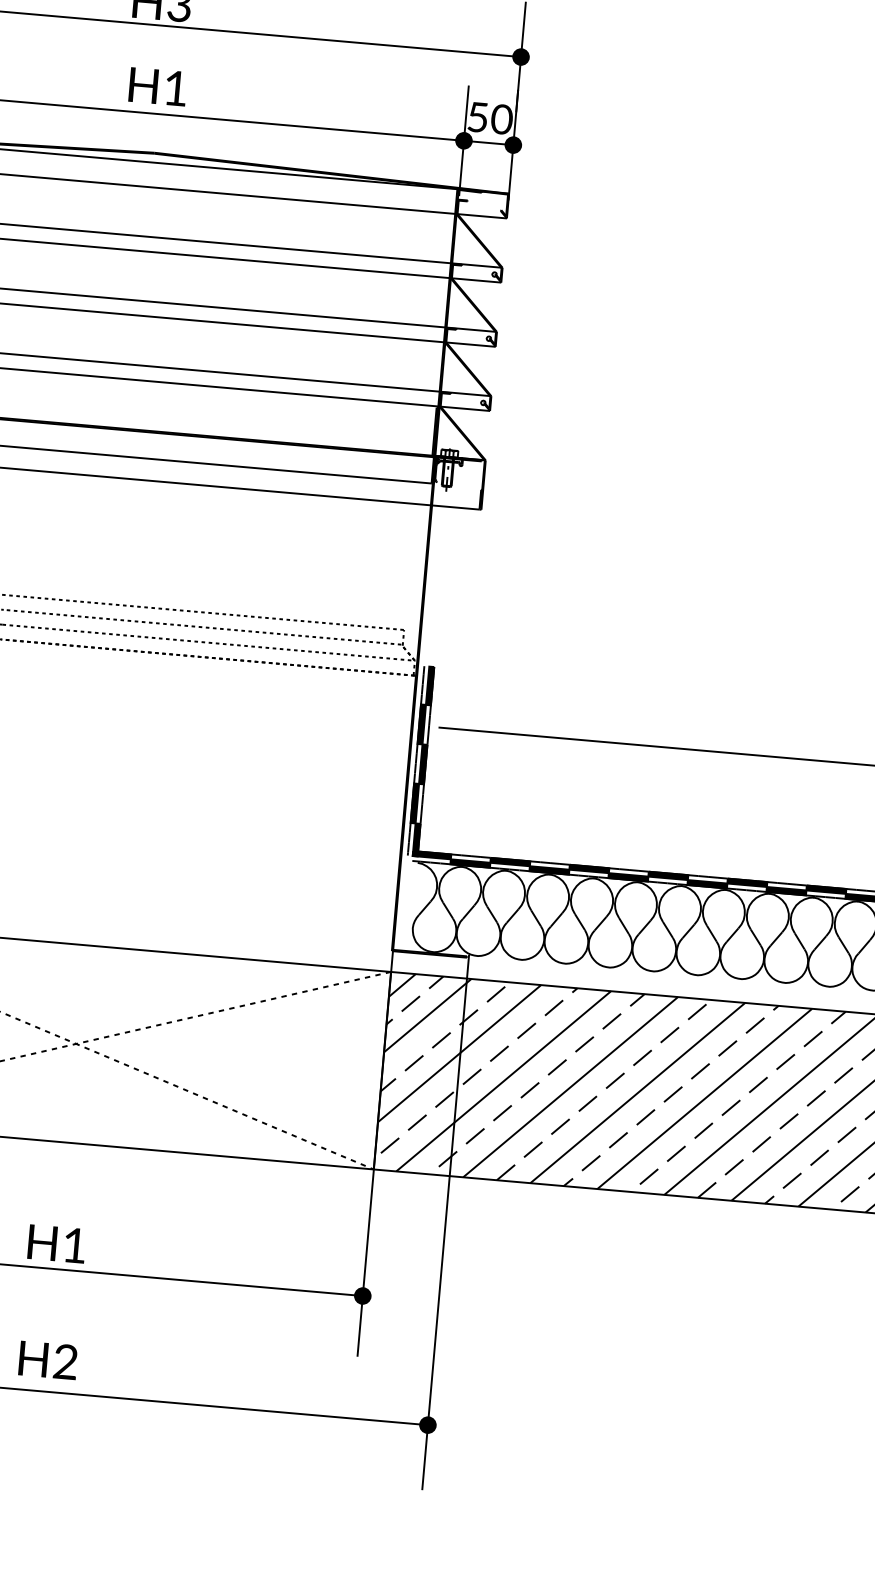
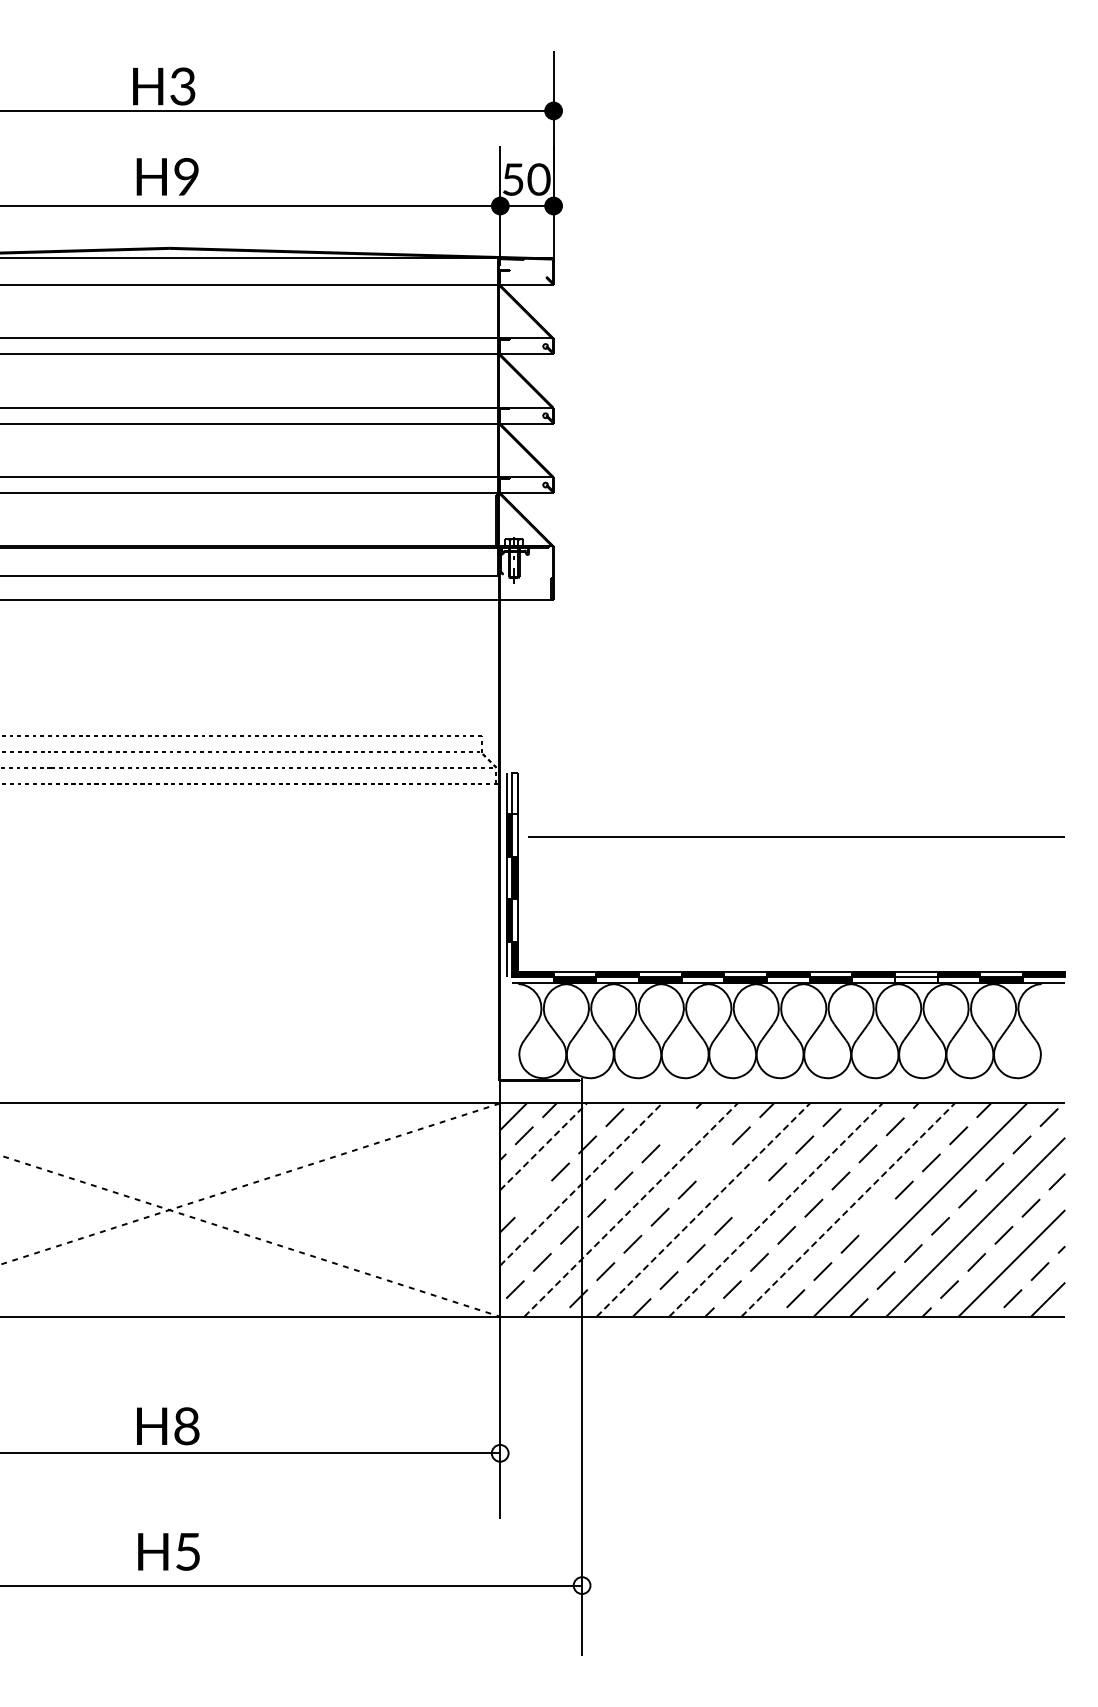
text: (175, 88) -> (186, 176), H1 -> H9
fill: (429, 686) -> (514, 793), removed
fill: (785, 890) -> (915, 979), removed
line: (553, 1007) -> (677, 1126), removed
line: (427, 1015) -> (543, 1146), solid -> dashed
line: (583, 1043) -> (713, 1162), removed
line: (459, 1053) -> (581, 1184), solid -> dashed
line: (414, 1062) -> (533, 1198), removed
line: (615, 1080) -> (750, 1198), removed
line: (504, 1081) -> (631, 1210), solid -> dashed
line: (570, 1087) -> (703, 1210), solid -> dashed
line: (637, 1093) -> (775, 1210), solid -> dashed
line: (705, 1099) -> (848, 1210), solid -> dashed
line: (730, 1107) -> (876, 1216), removed
text: (74, 1245) -> (186, 1426), H1 -> H8
fill: (362, 1295) -> (499, 1452), removed
text: (65, 1361) -> (187, 1551), H2 -> H5
fill: (427, 1425) -> (581, 1585), removed

